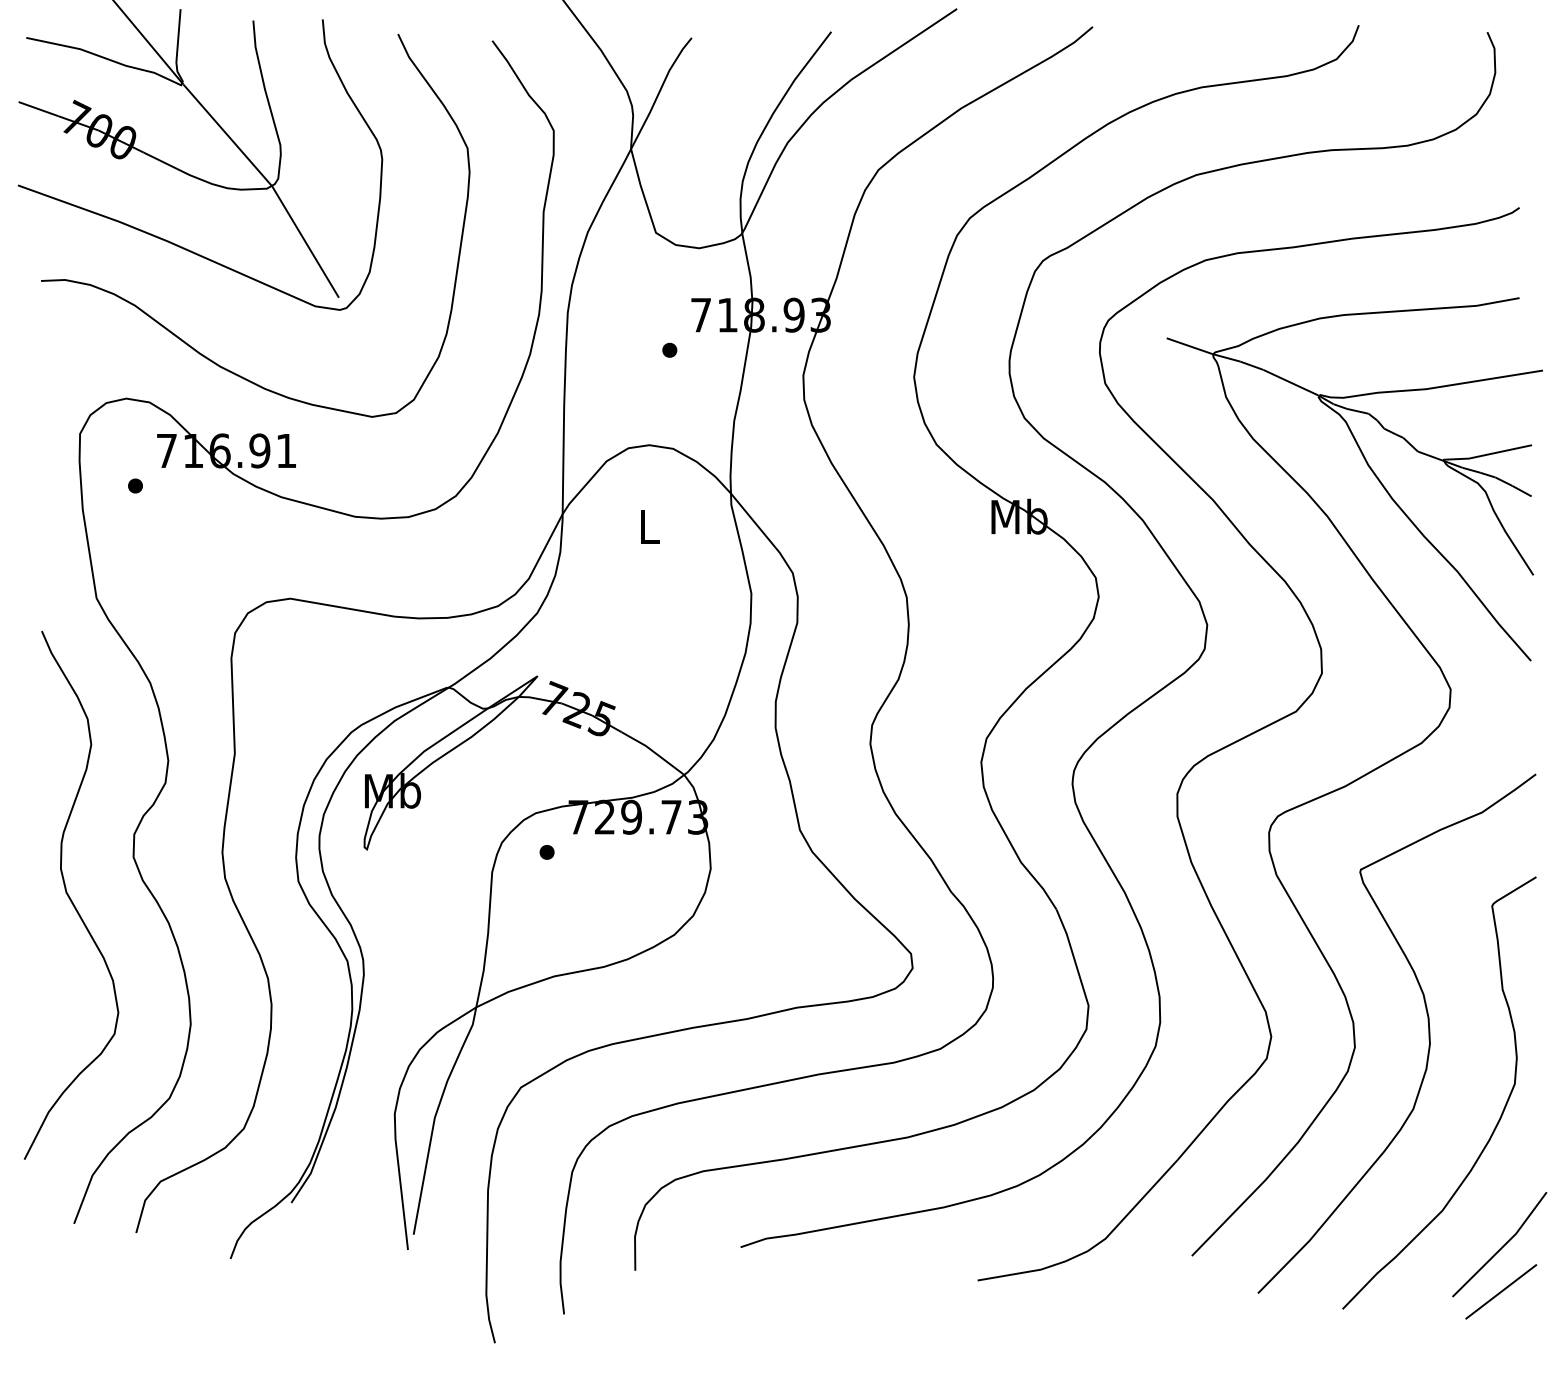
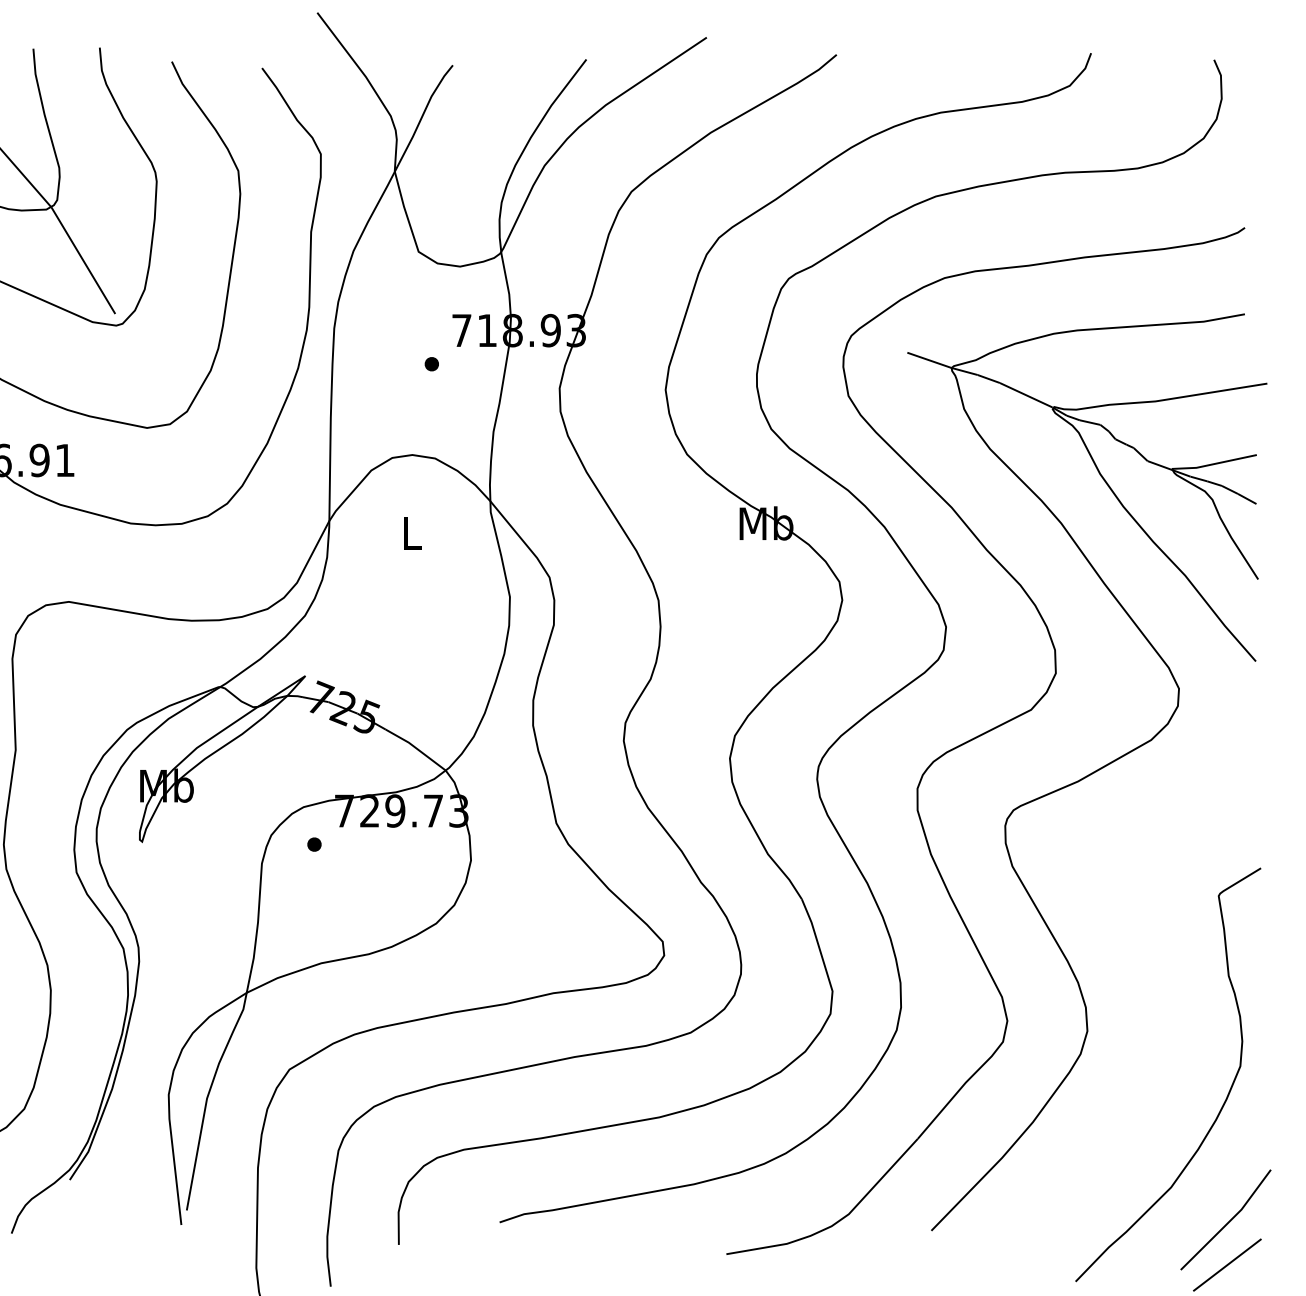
curve: (1428, 1033) -> (1157, 1017), removed

